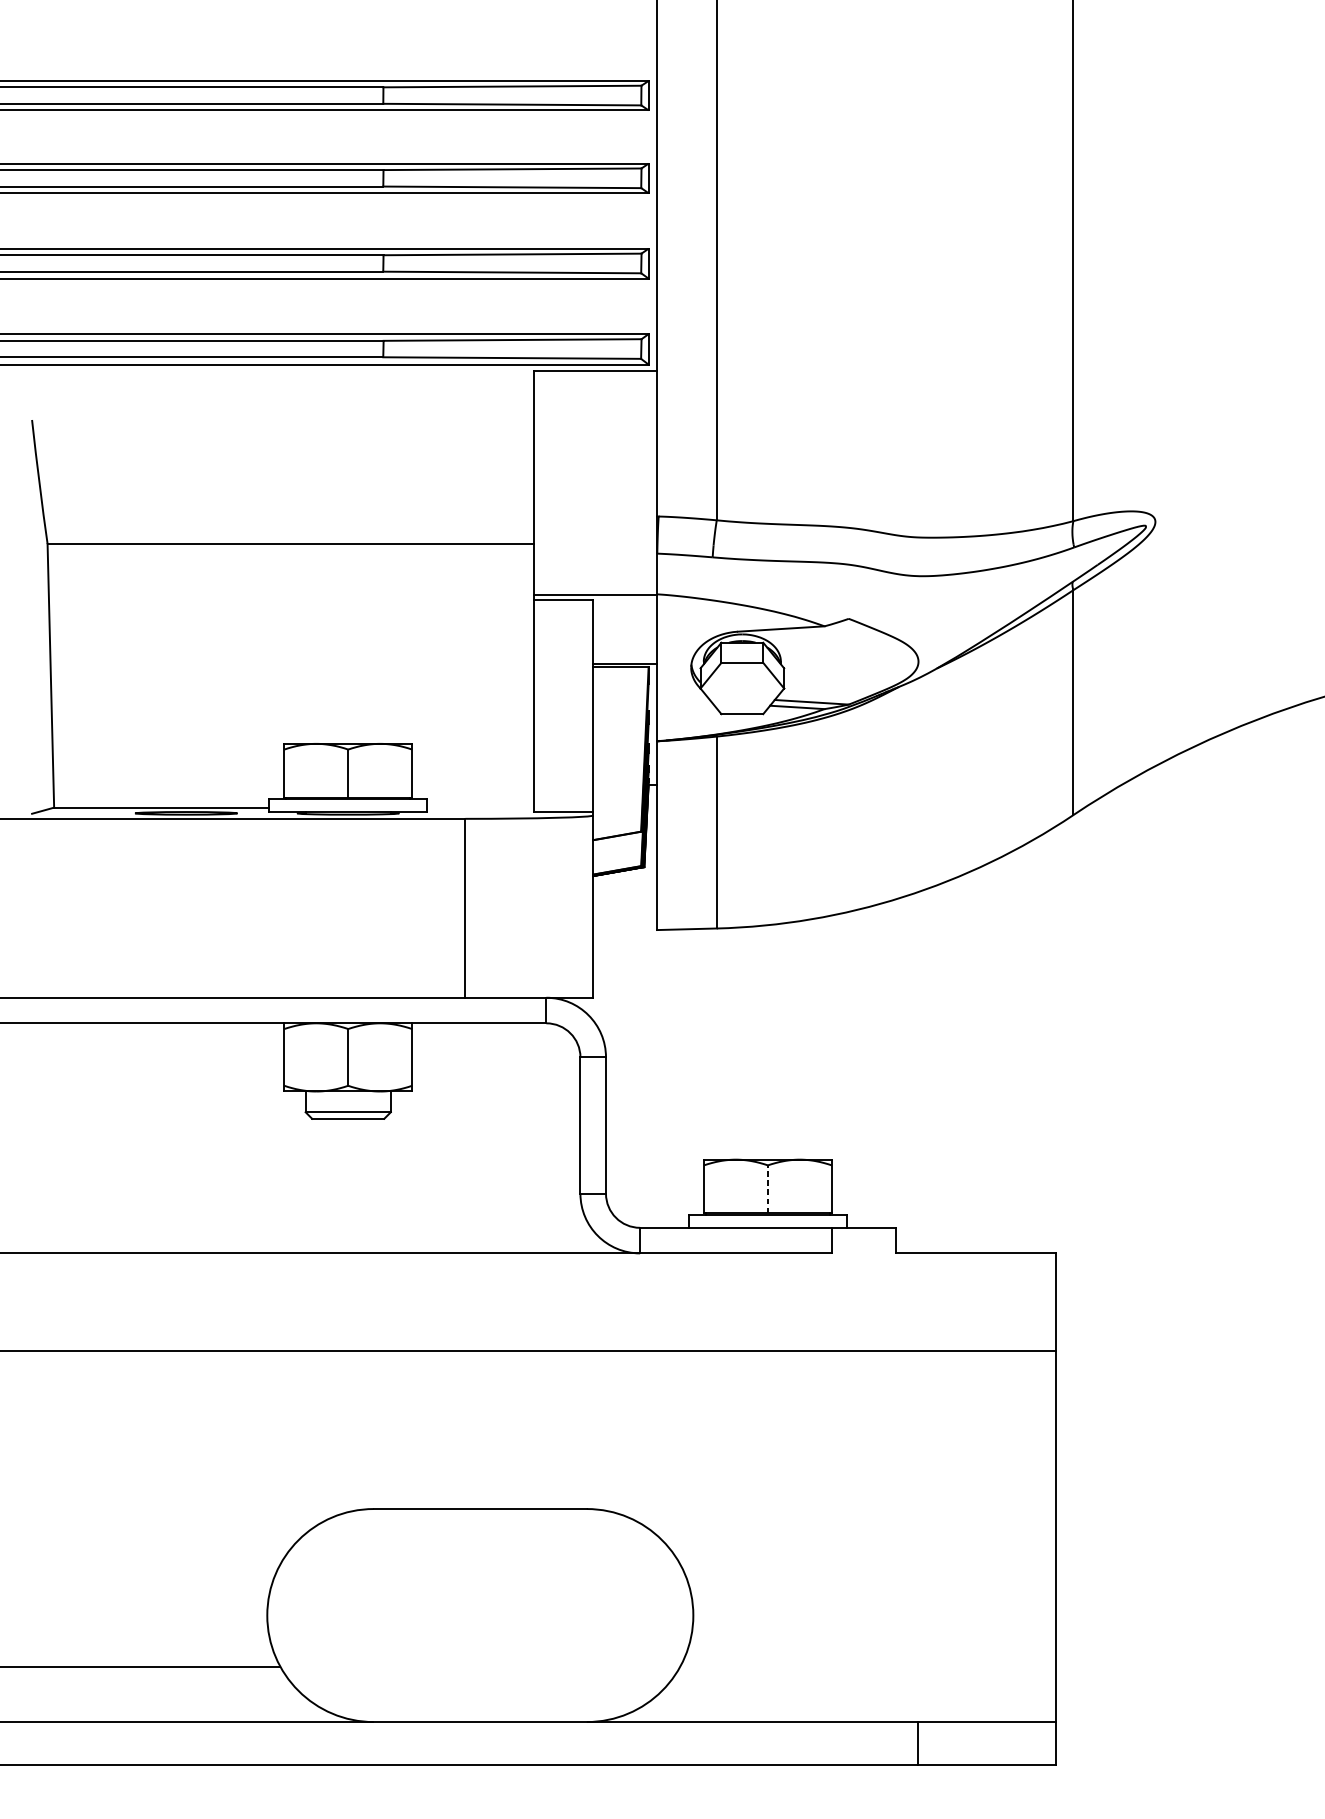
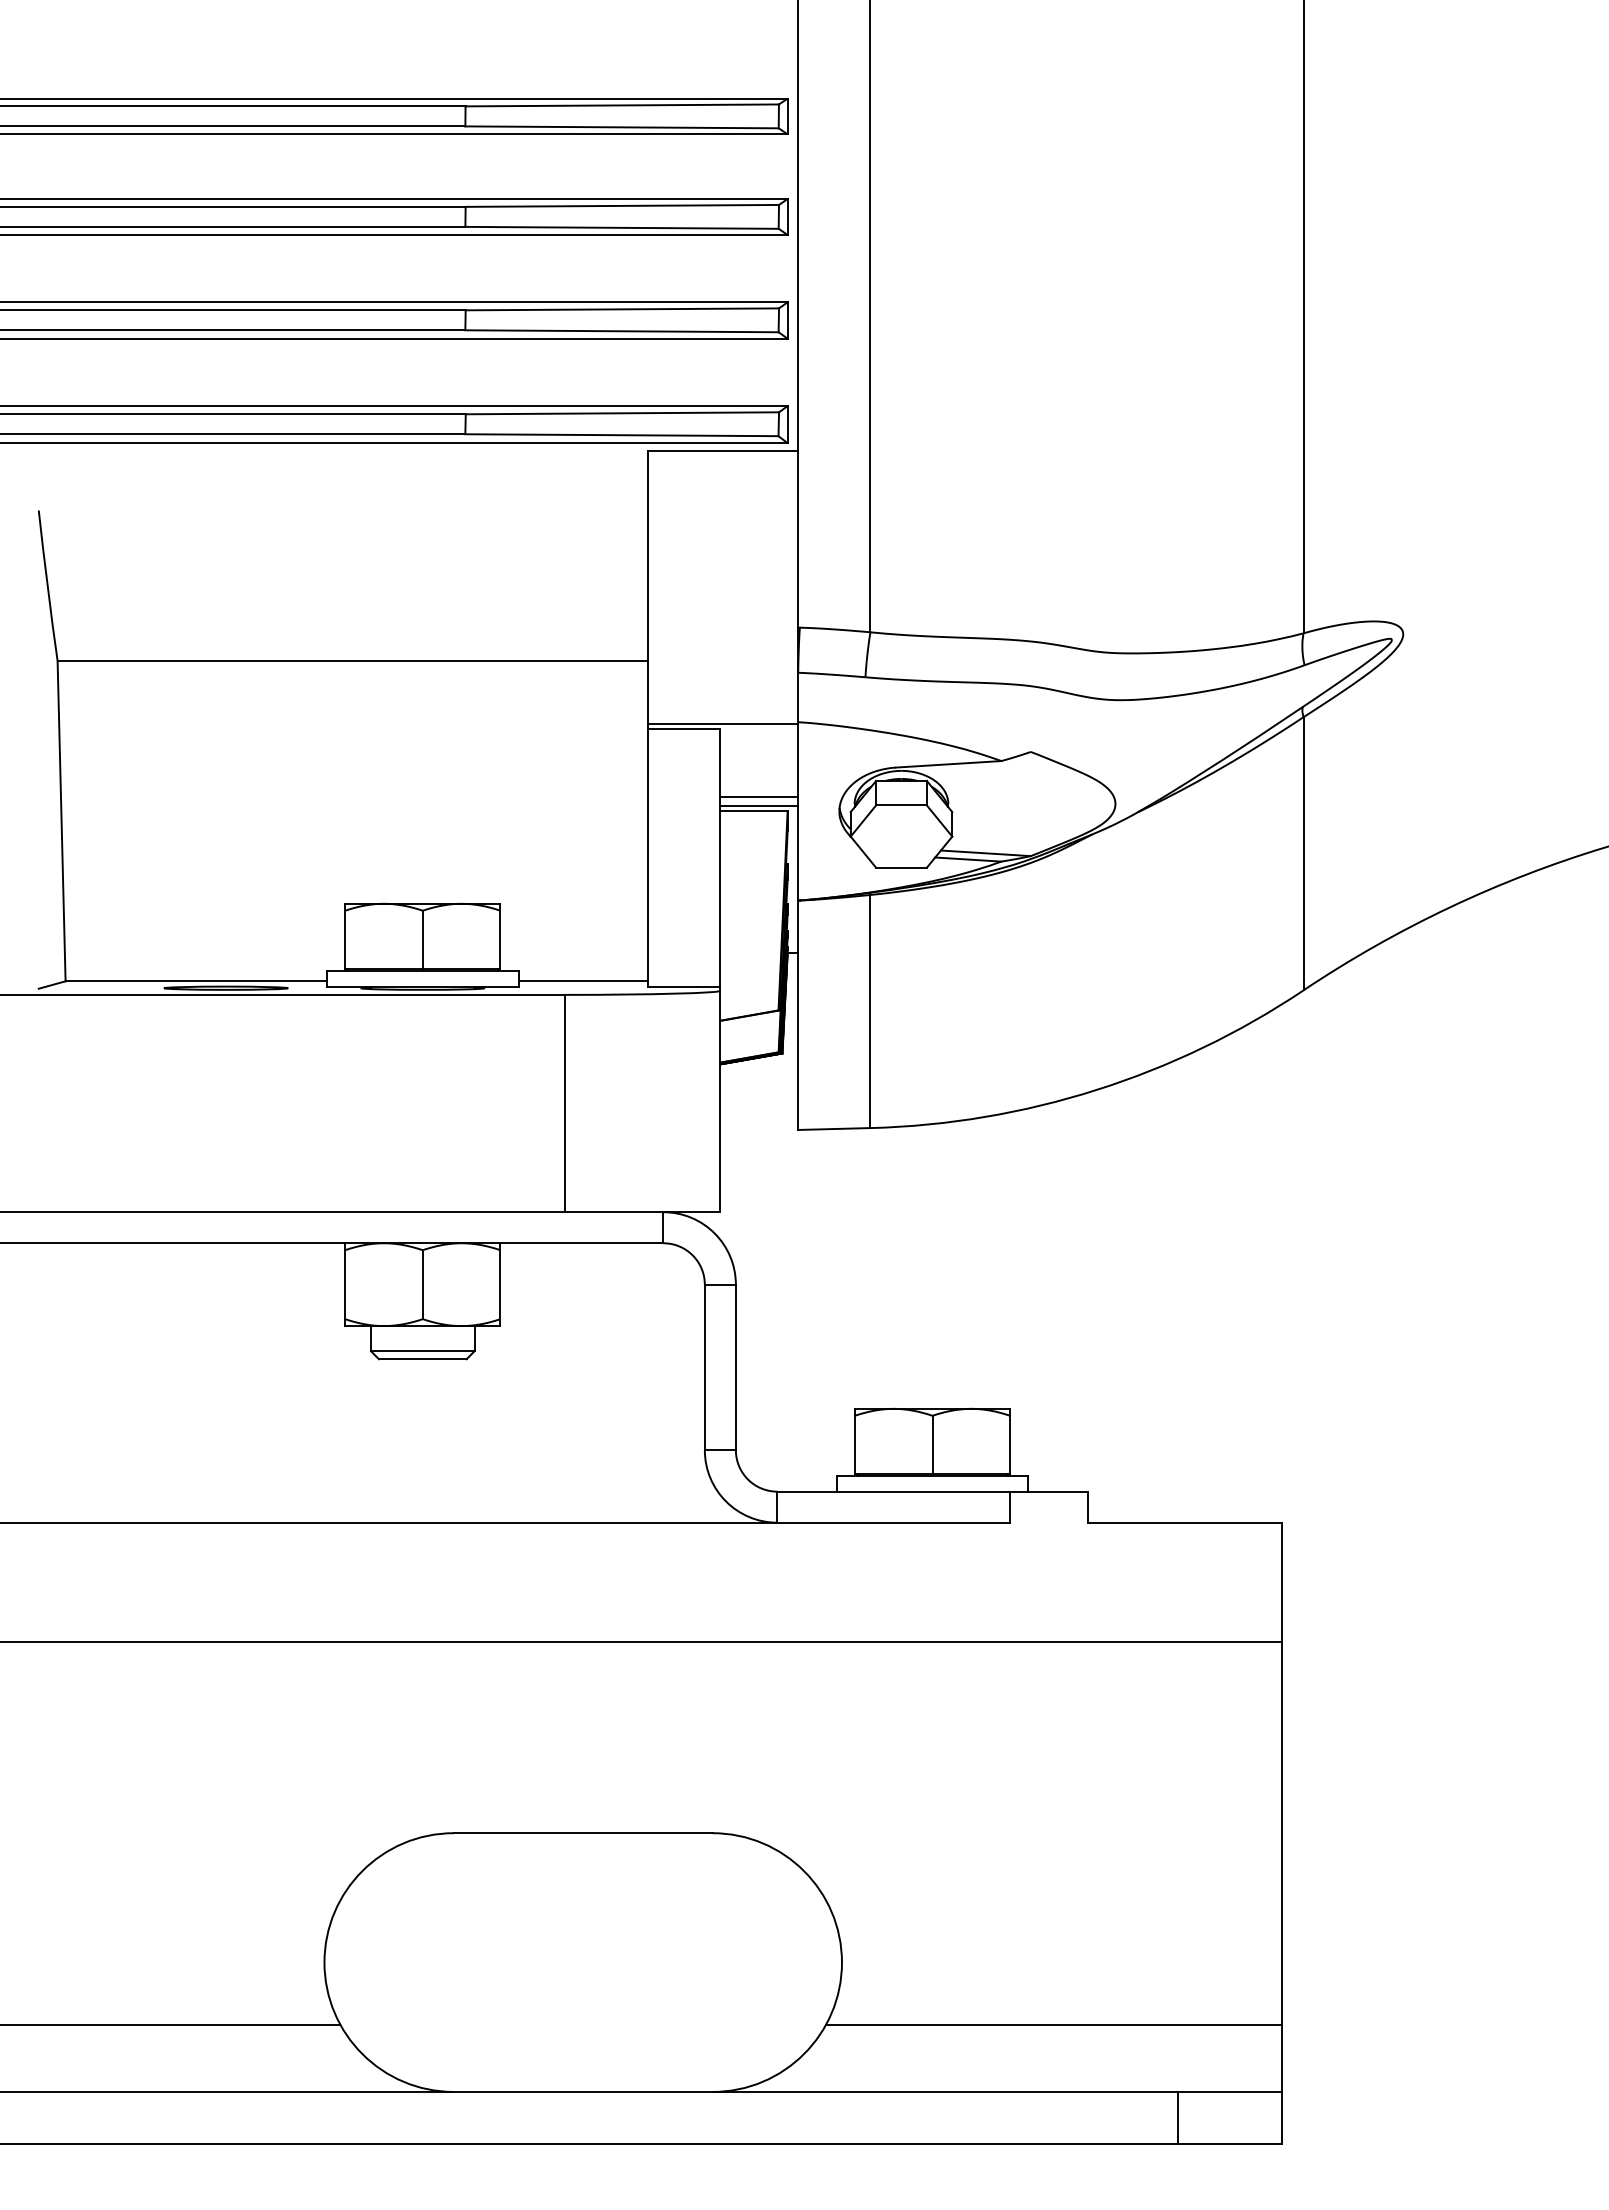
line: (624, 655) -> (758, 796), added
line: (479, 807) -> (582, 981), added
line: (767, 1189) -> (932, 1444), dashed -> solid
line: (867, 1666) -> (1053, 2024), added
line: (917, 1743) -> (1178, 2117), moved

